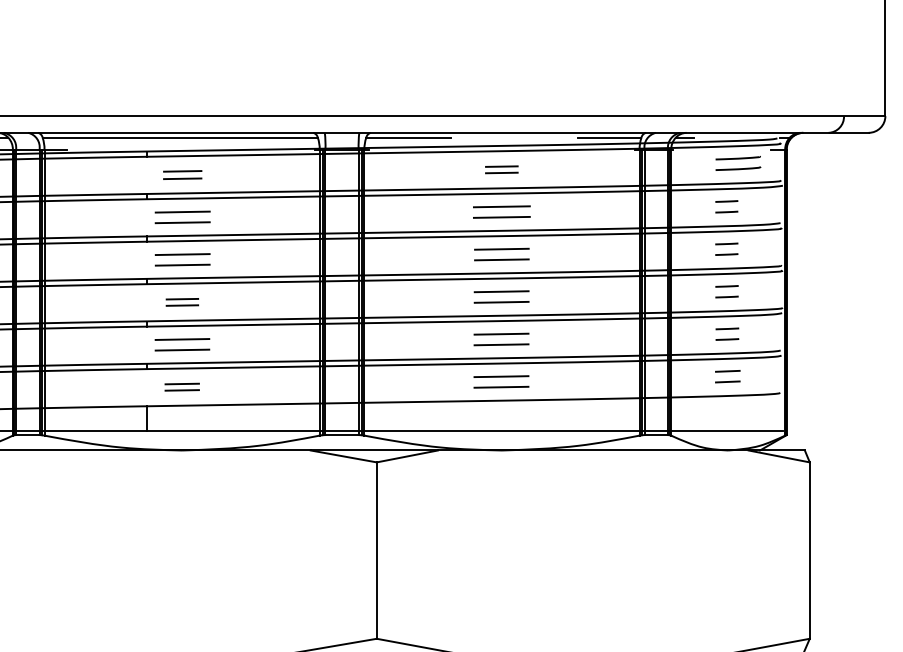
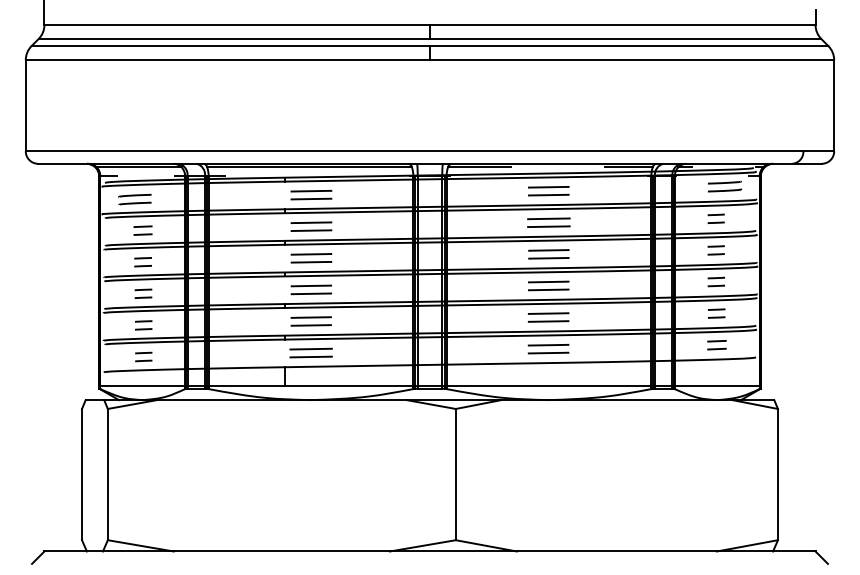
part: (501, 170) -> (548, 191), size x1.67
part: (182, 175) -> (311, 195), size x1.43
part: (181, 301) -> (310, 289), size x1.67
part: (181, 386) -> (310, 352), size x1.67

